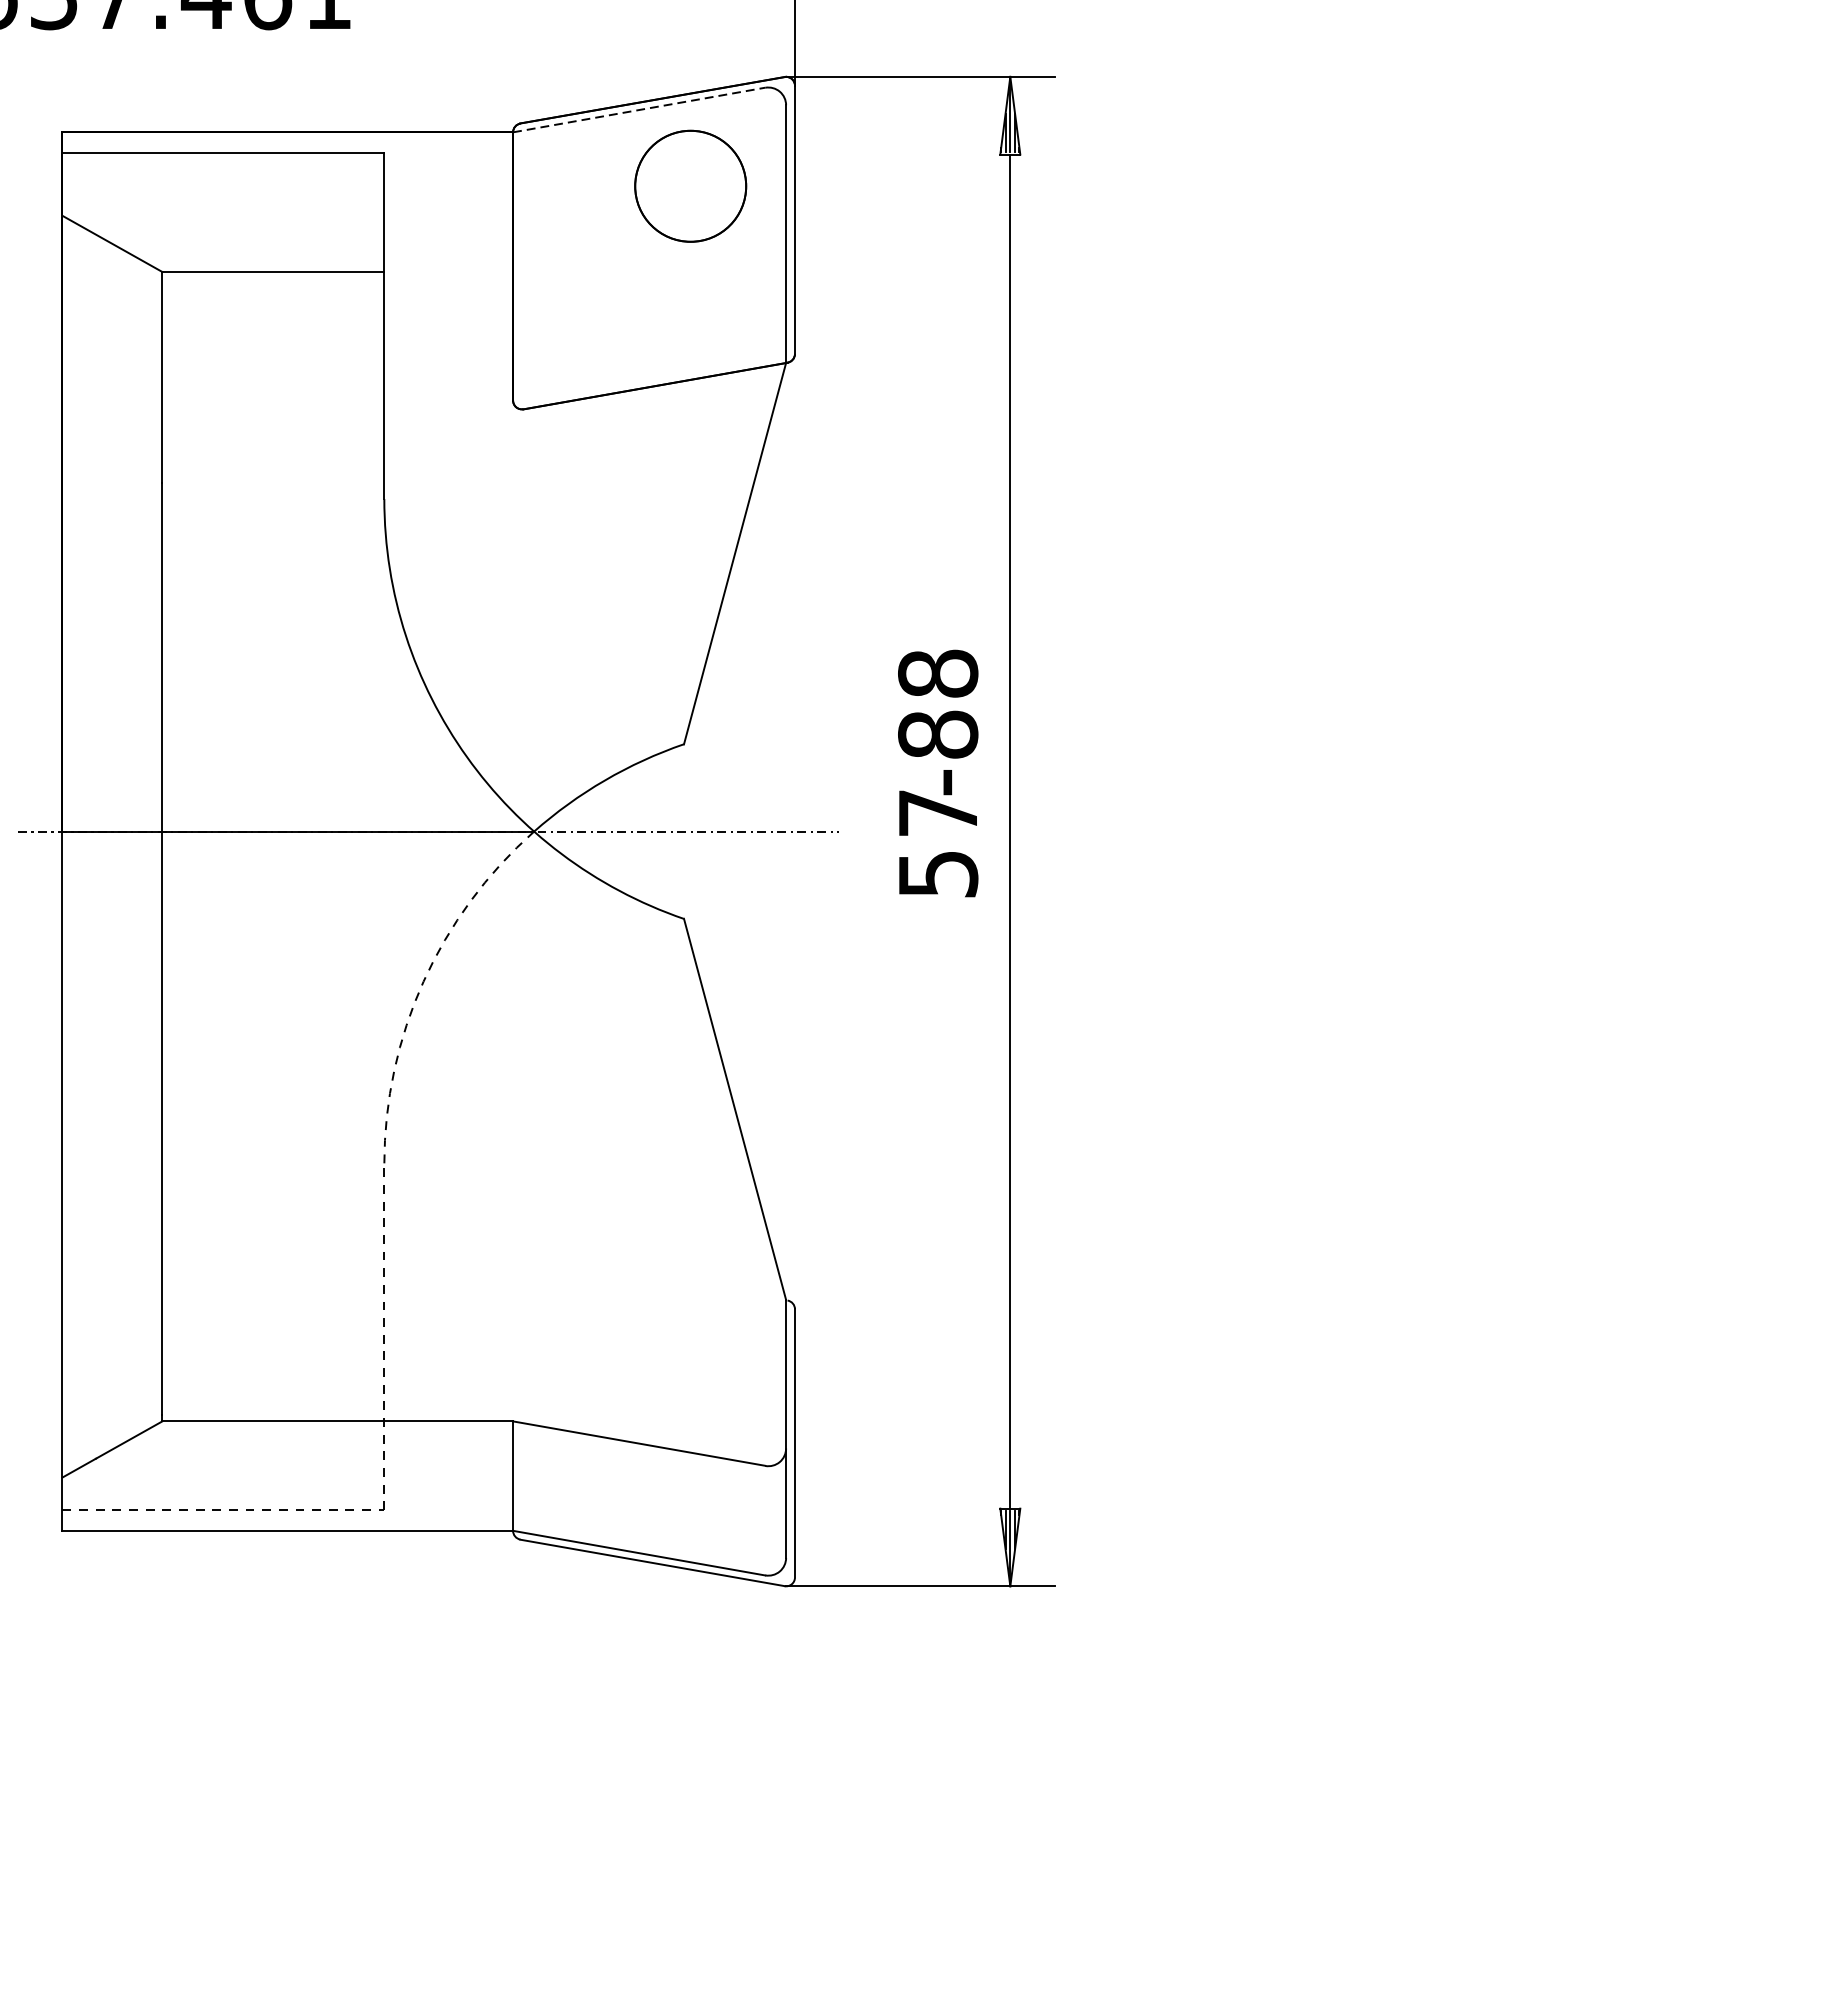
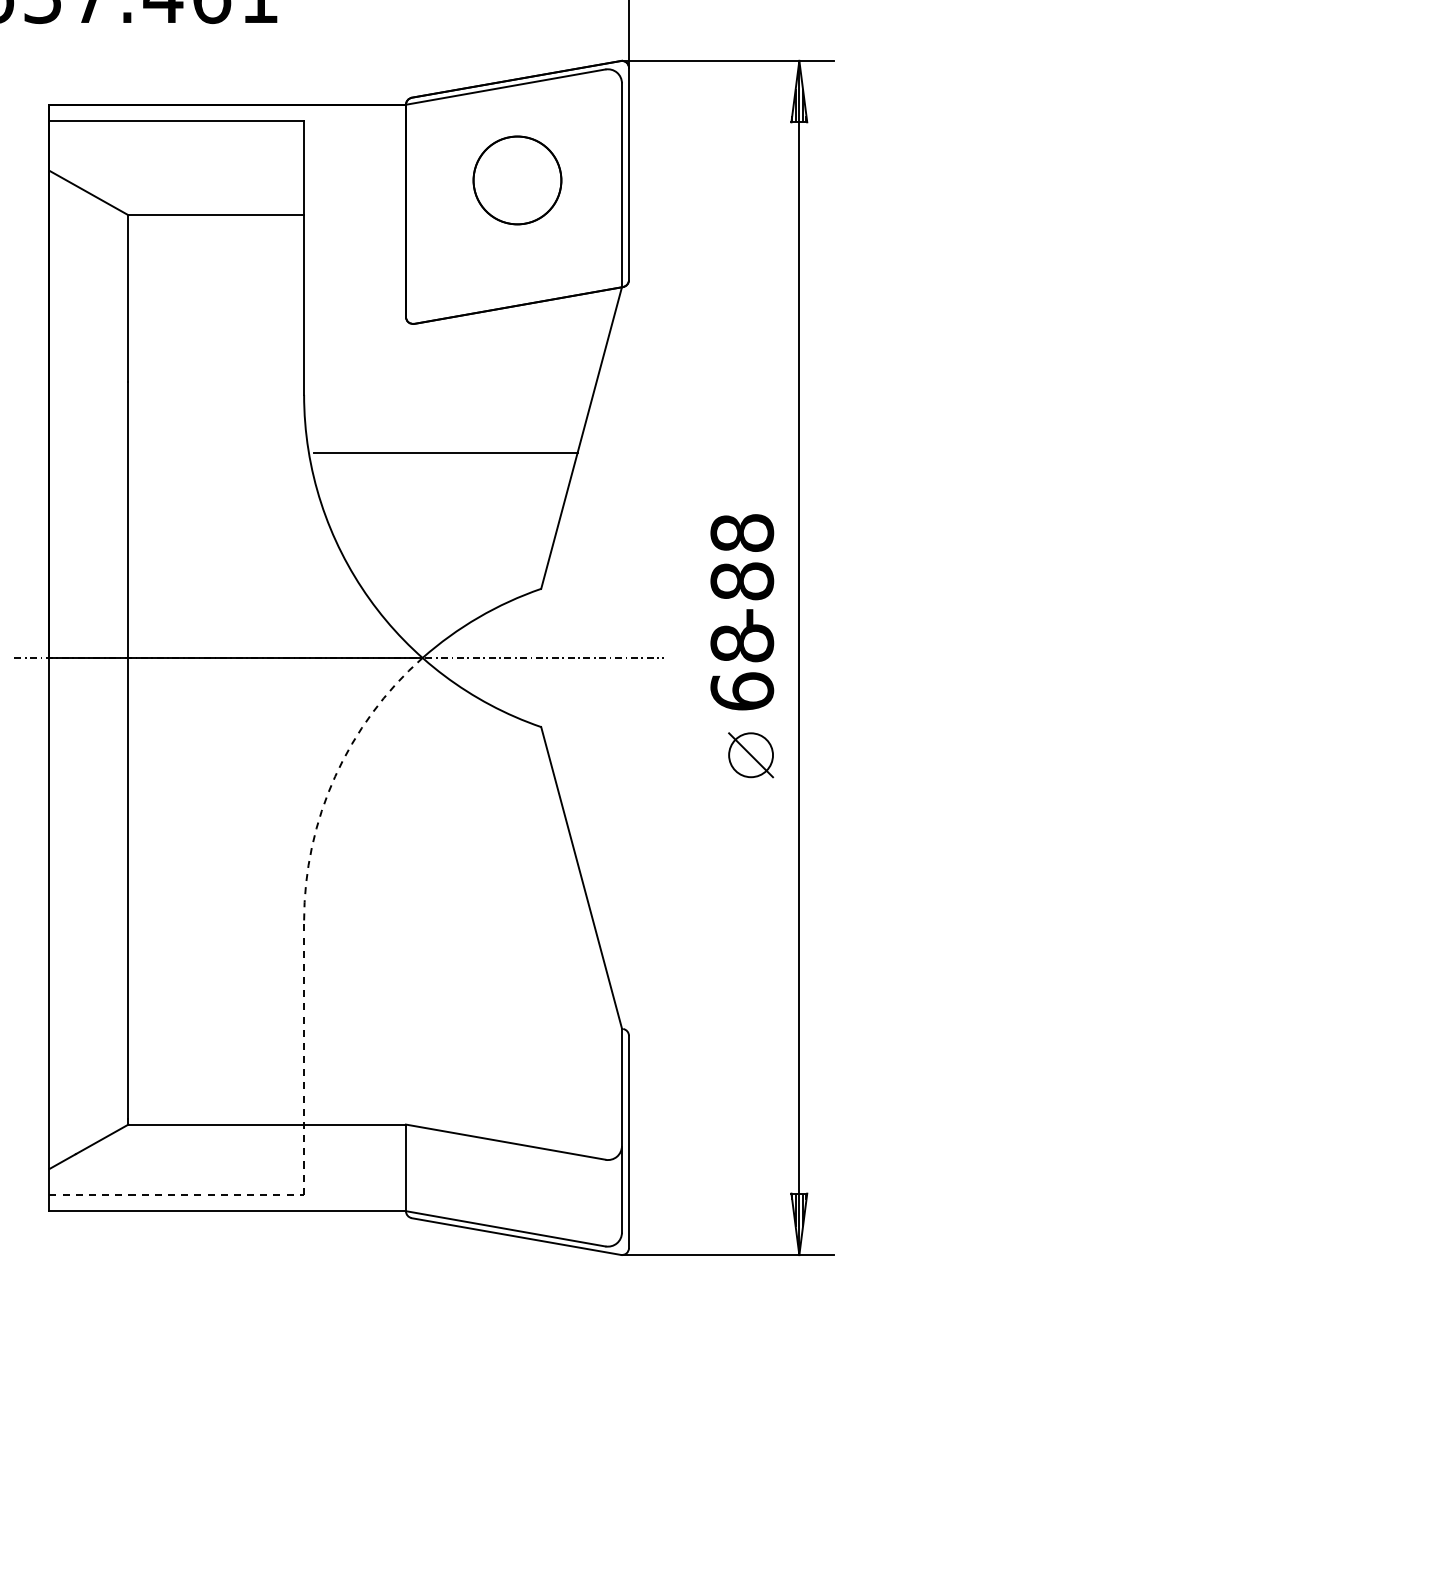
line: (640, 110) -> (506, 87), dashed -> solid
part: (690, 186) -> (517, 180), moved
line: (563, 571) -> (445, 452), added
text: (938, 843) -> (742, 667), 57 -> 68
part: (949, 954) -> (751, 755), added

